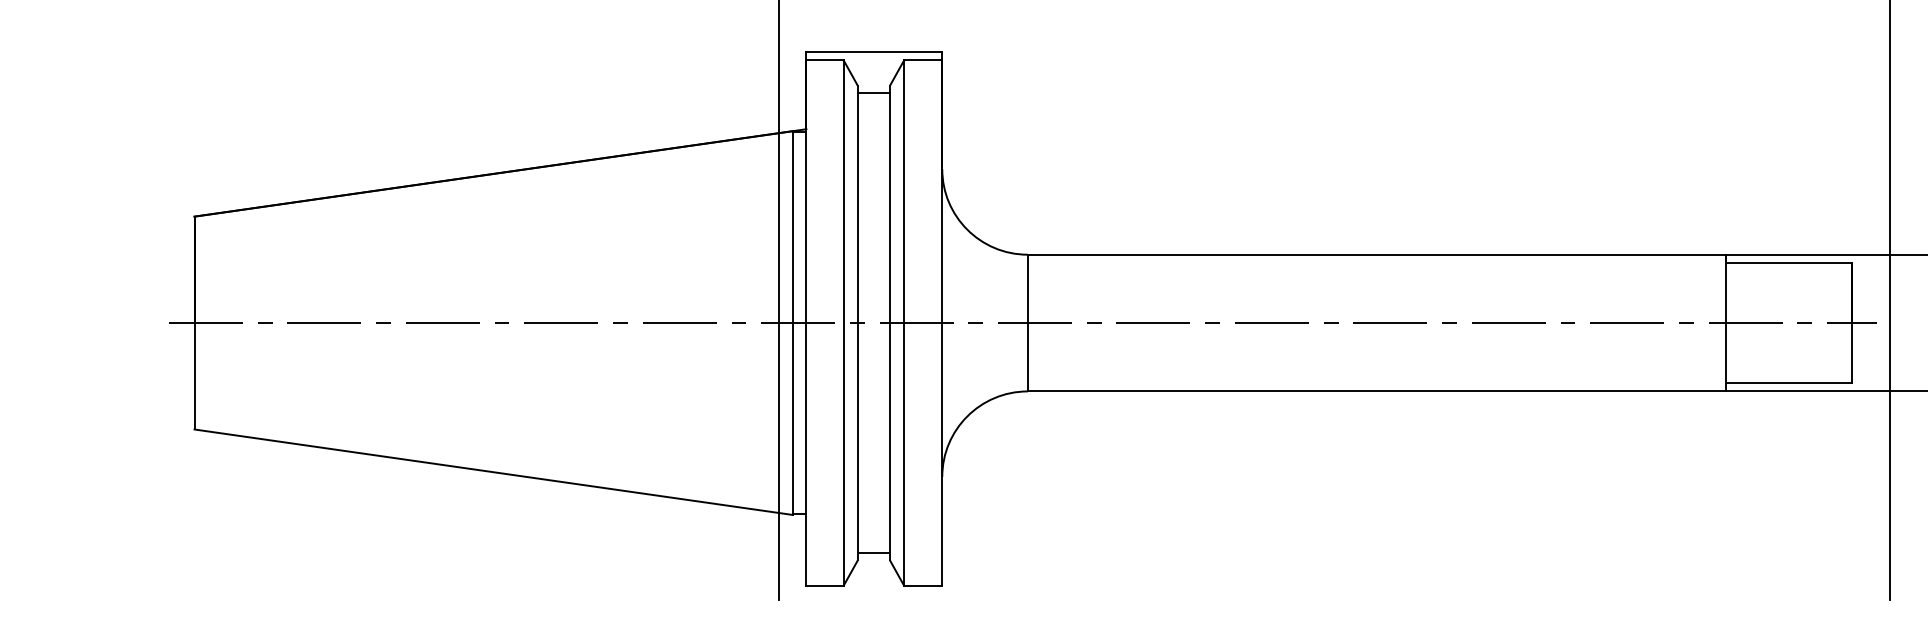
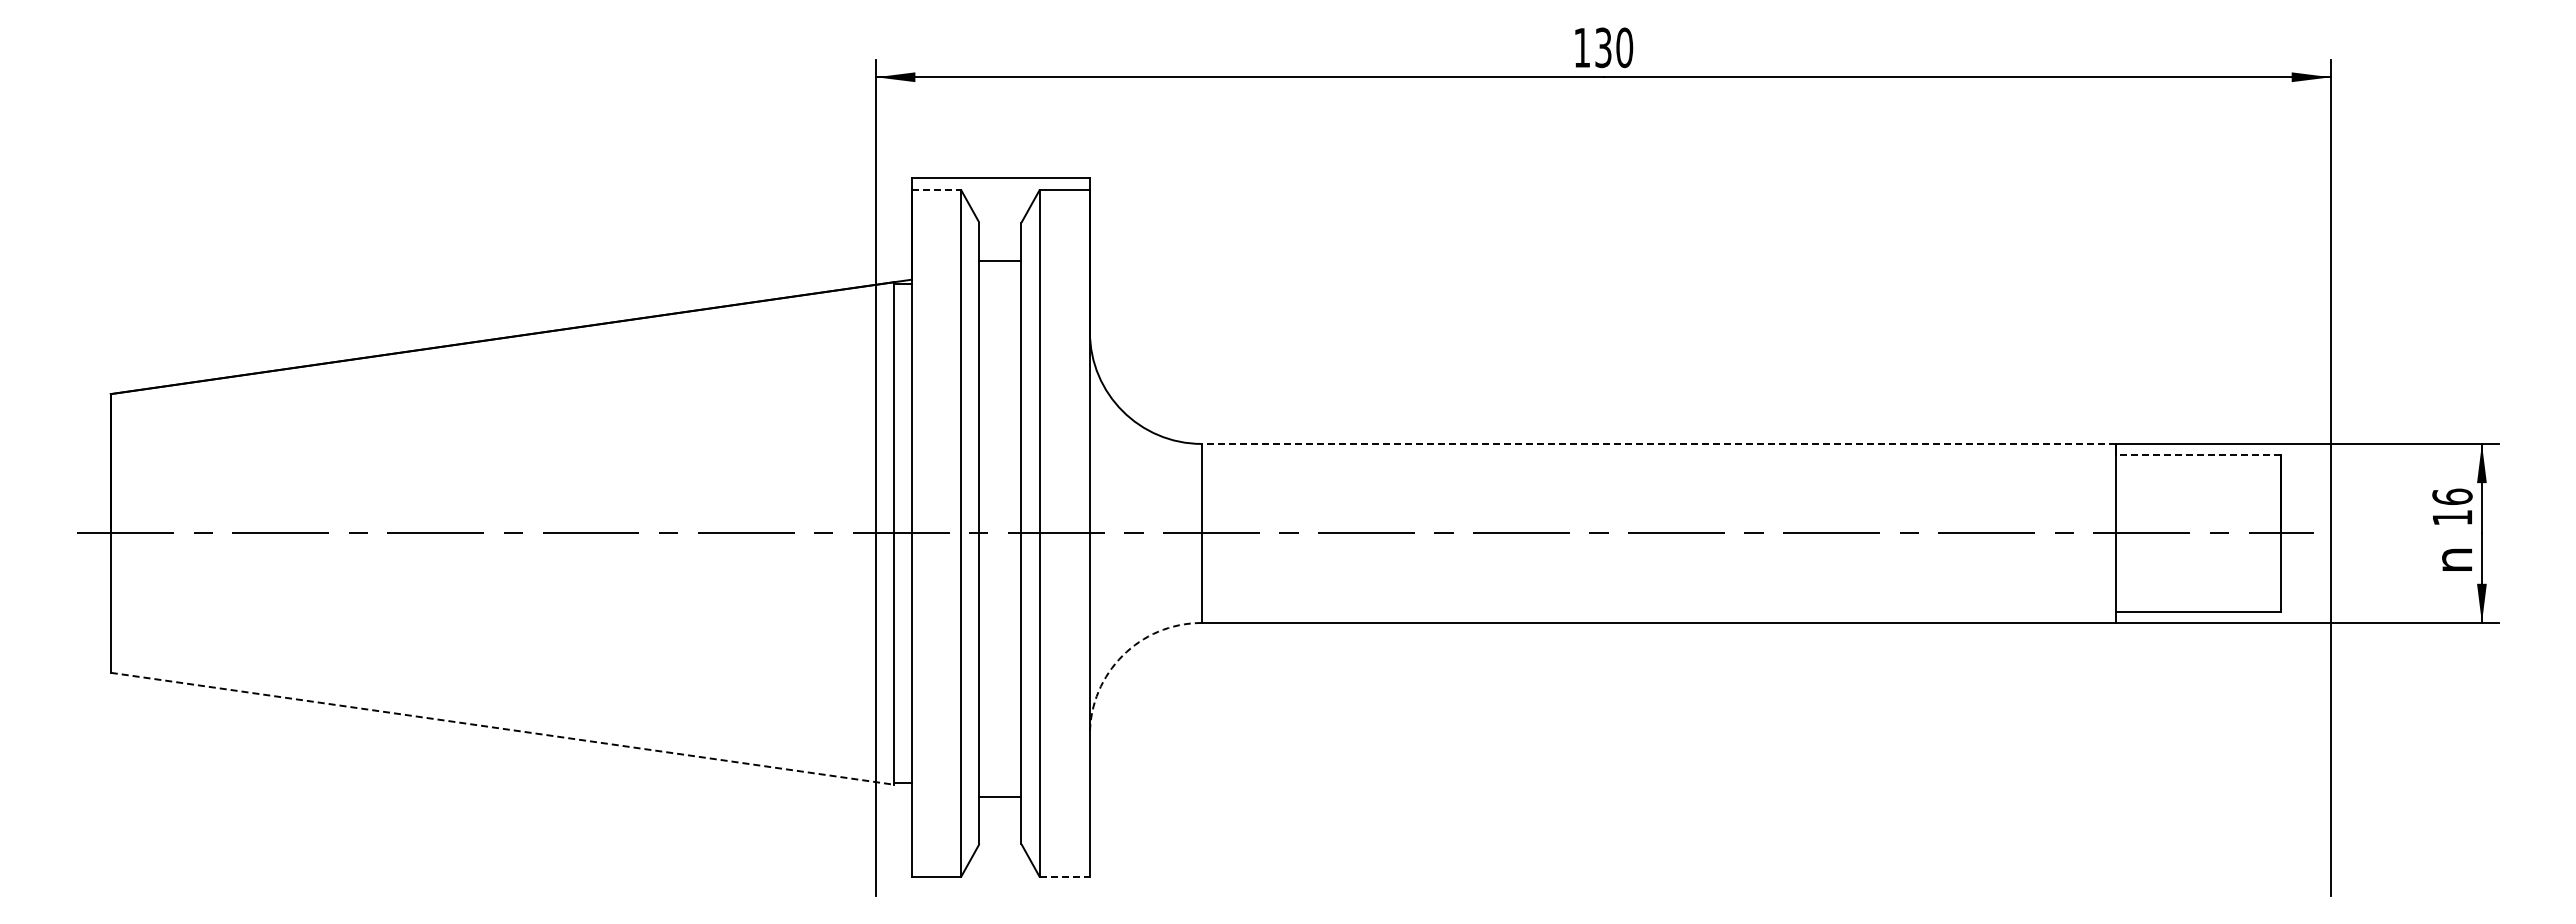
line: (825, 60) -> (936, 189), solid -> dashed
line: (873, 92) -> (1000, 260), moved
line: (1376, 254) -> (1658, 443), solid -> dashed
line: (1788, 263) -> (2197, 455), solid -> dashed
arc: (967, 416) -> (1122, 655), solid -> dashed
line: (493, 472) -> (502, 728), solid -> dashed
line: (873, 553) -> (1000, 797), moved
line: (922, 585) -> (1064, 877), solid -> dashed

